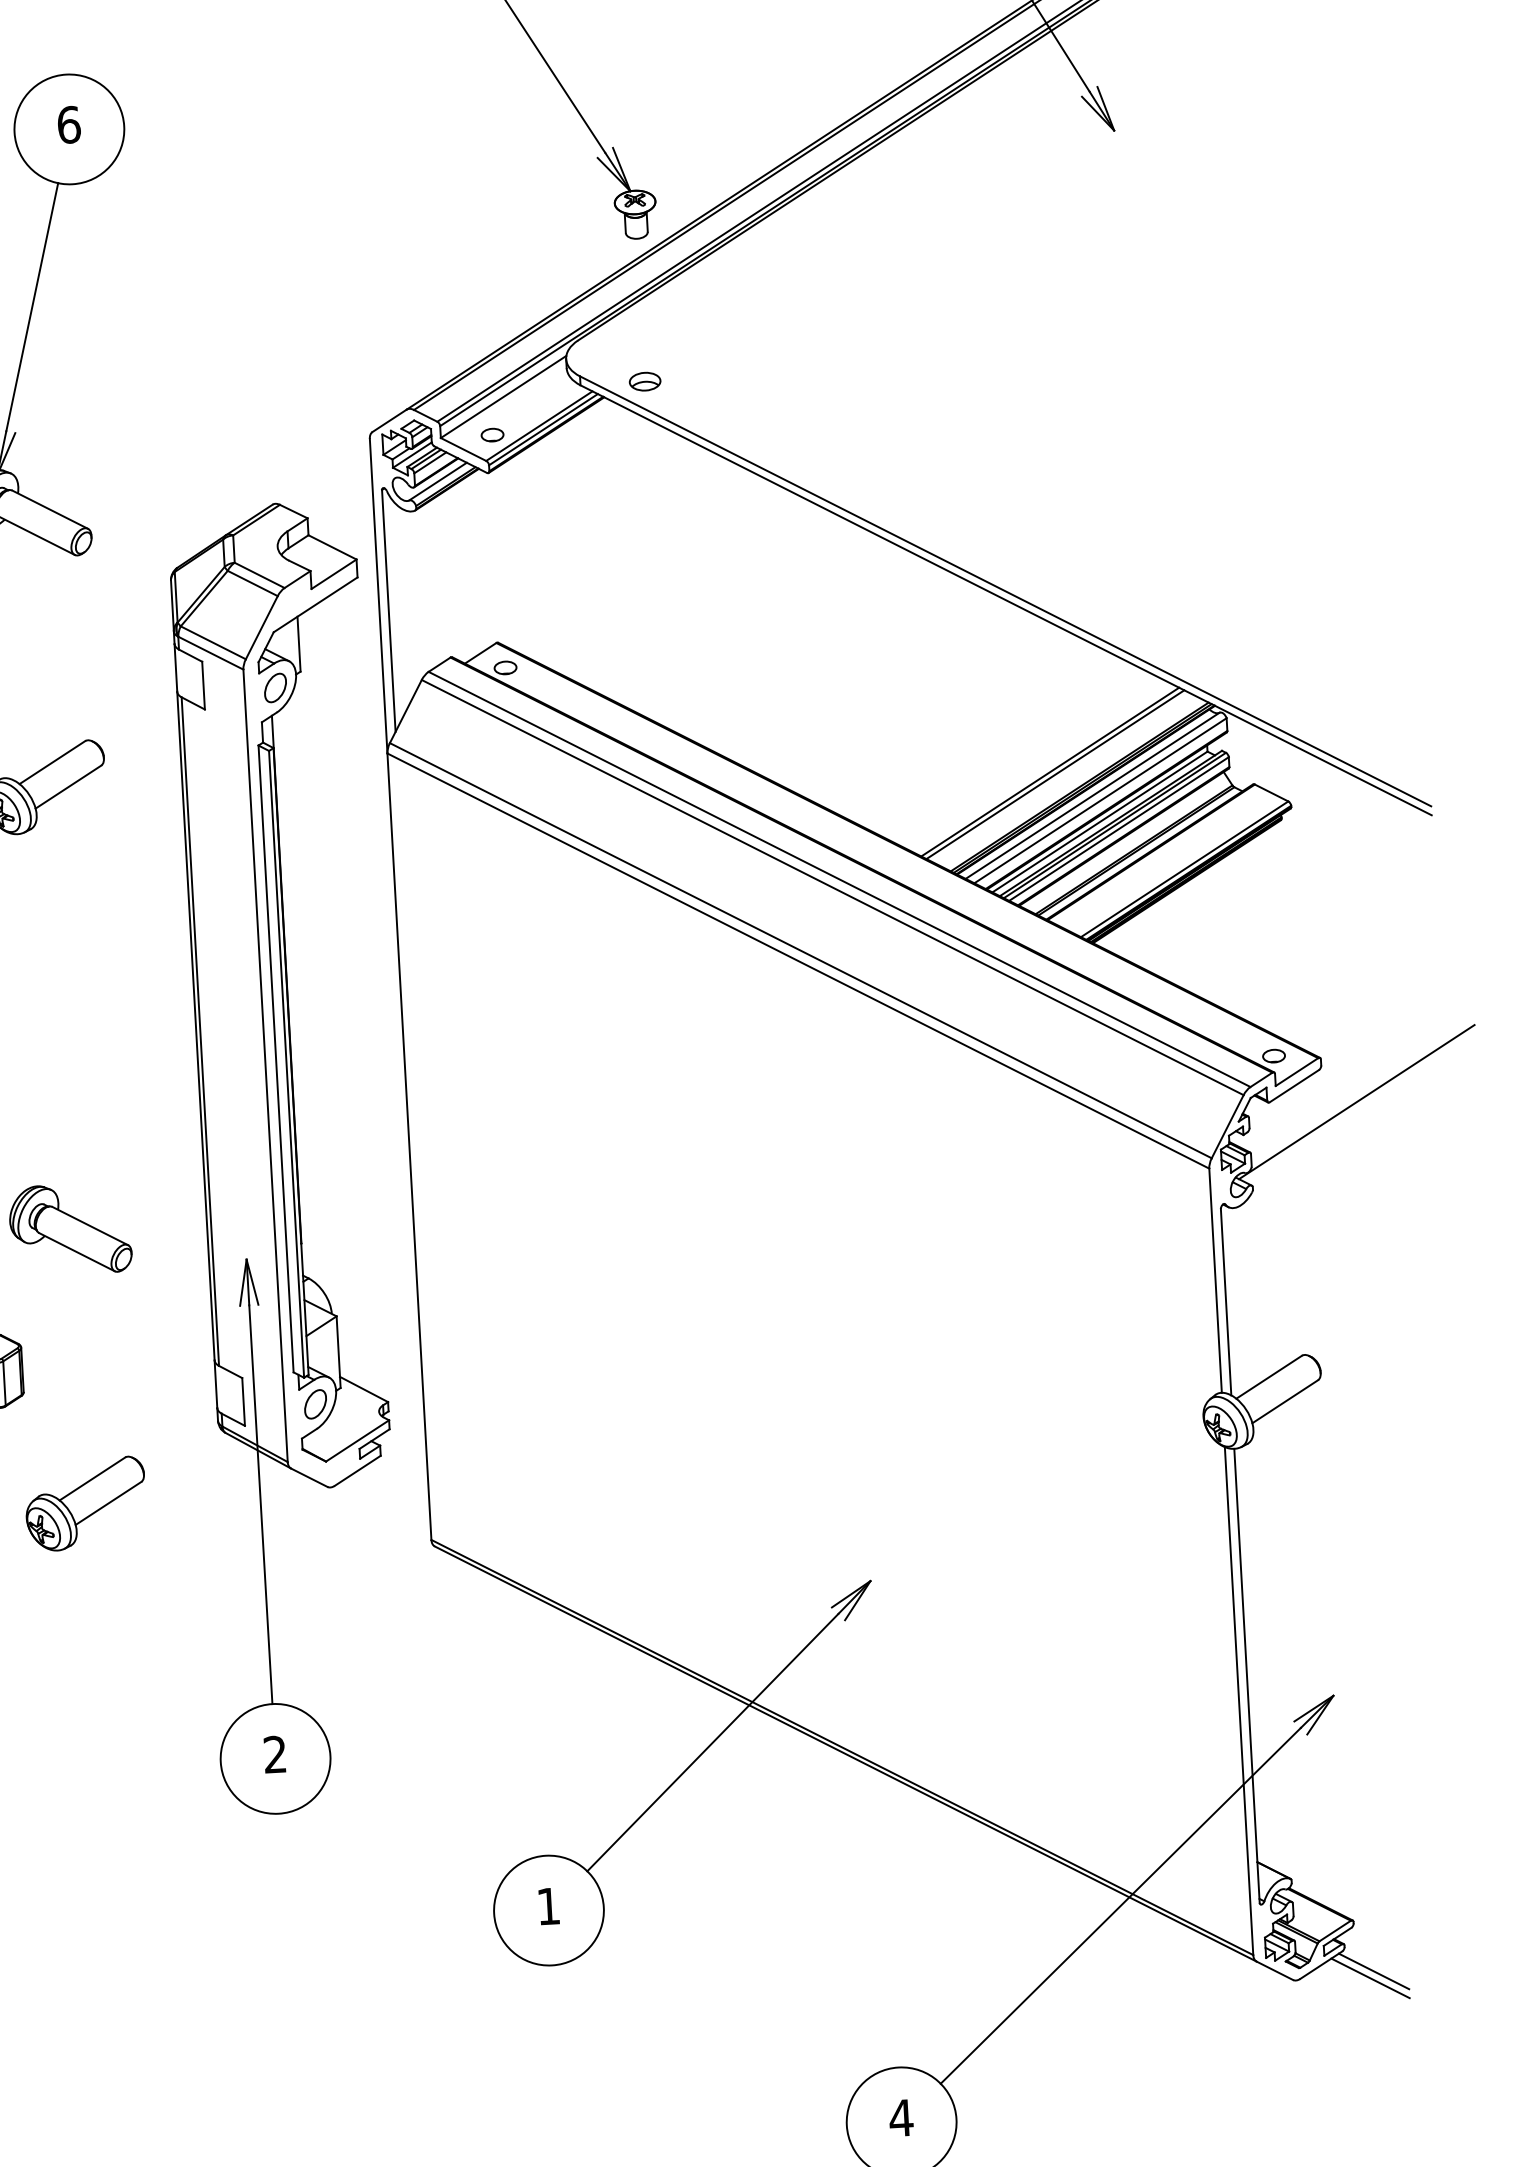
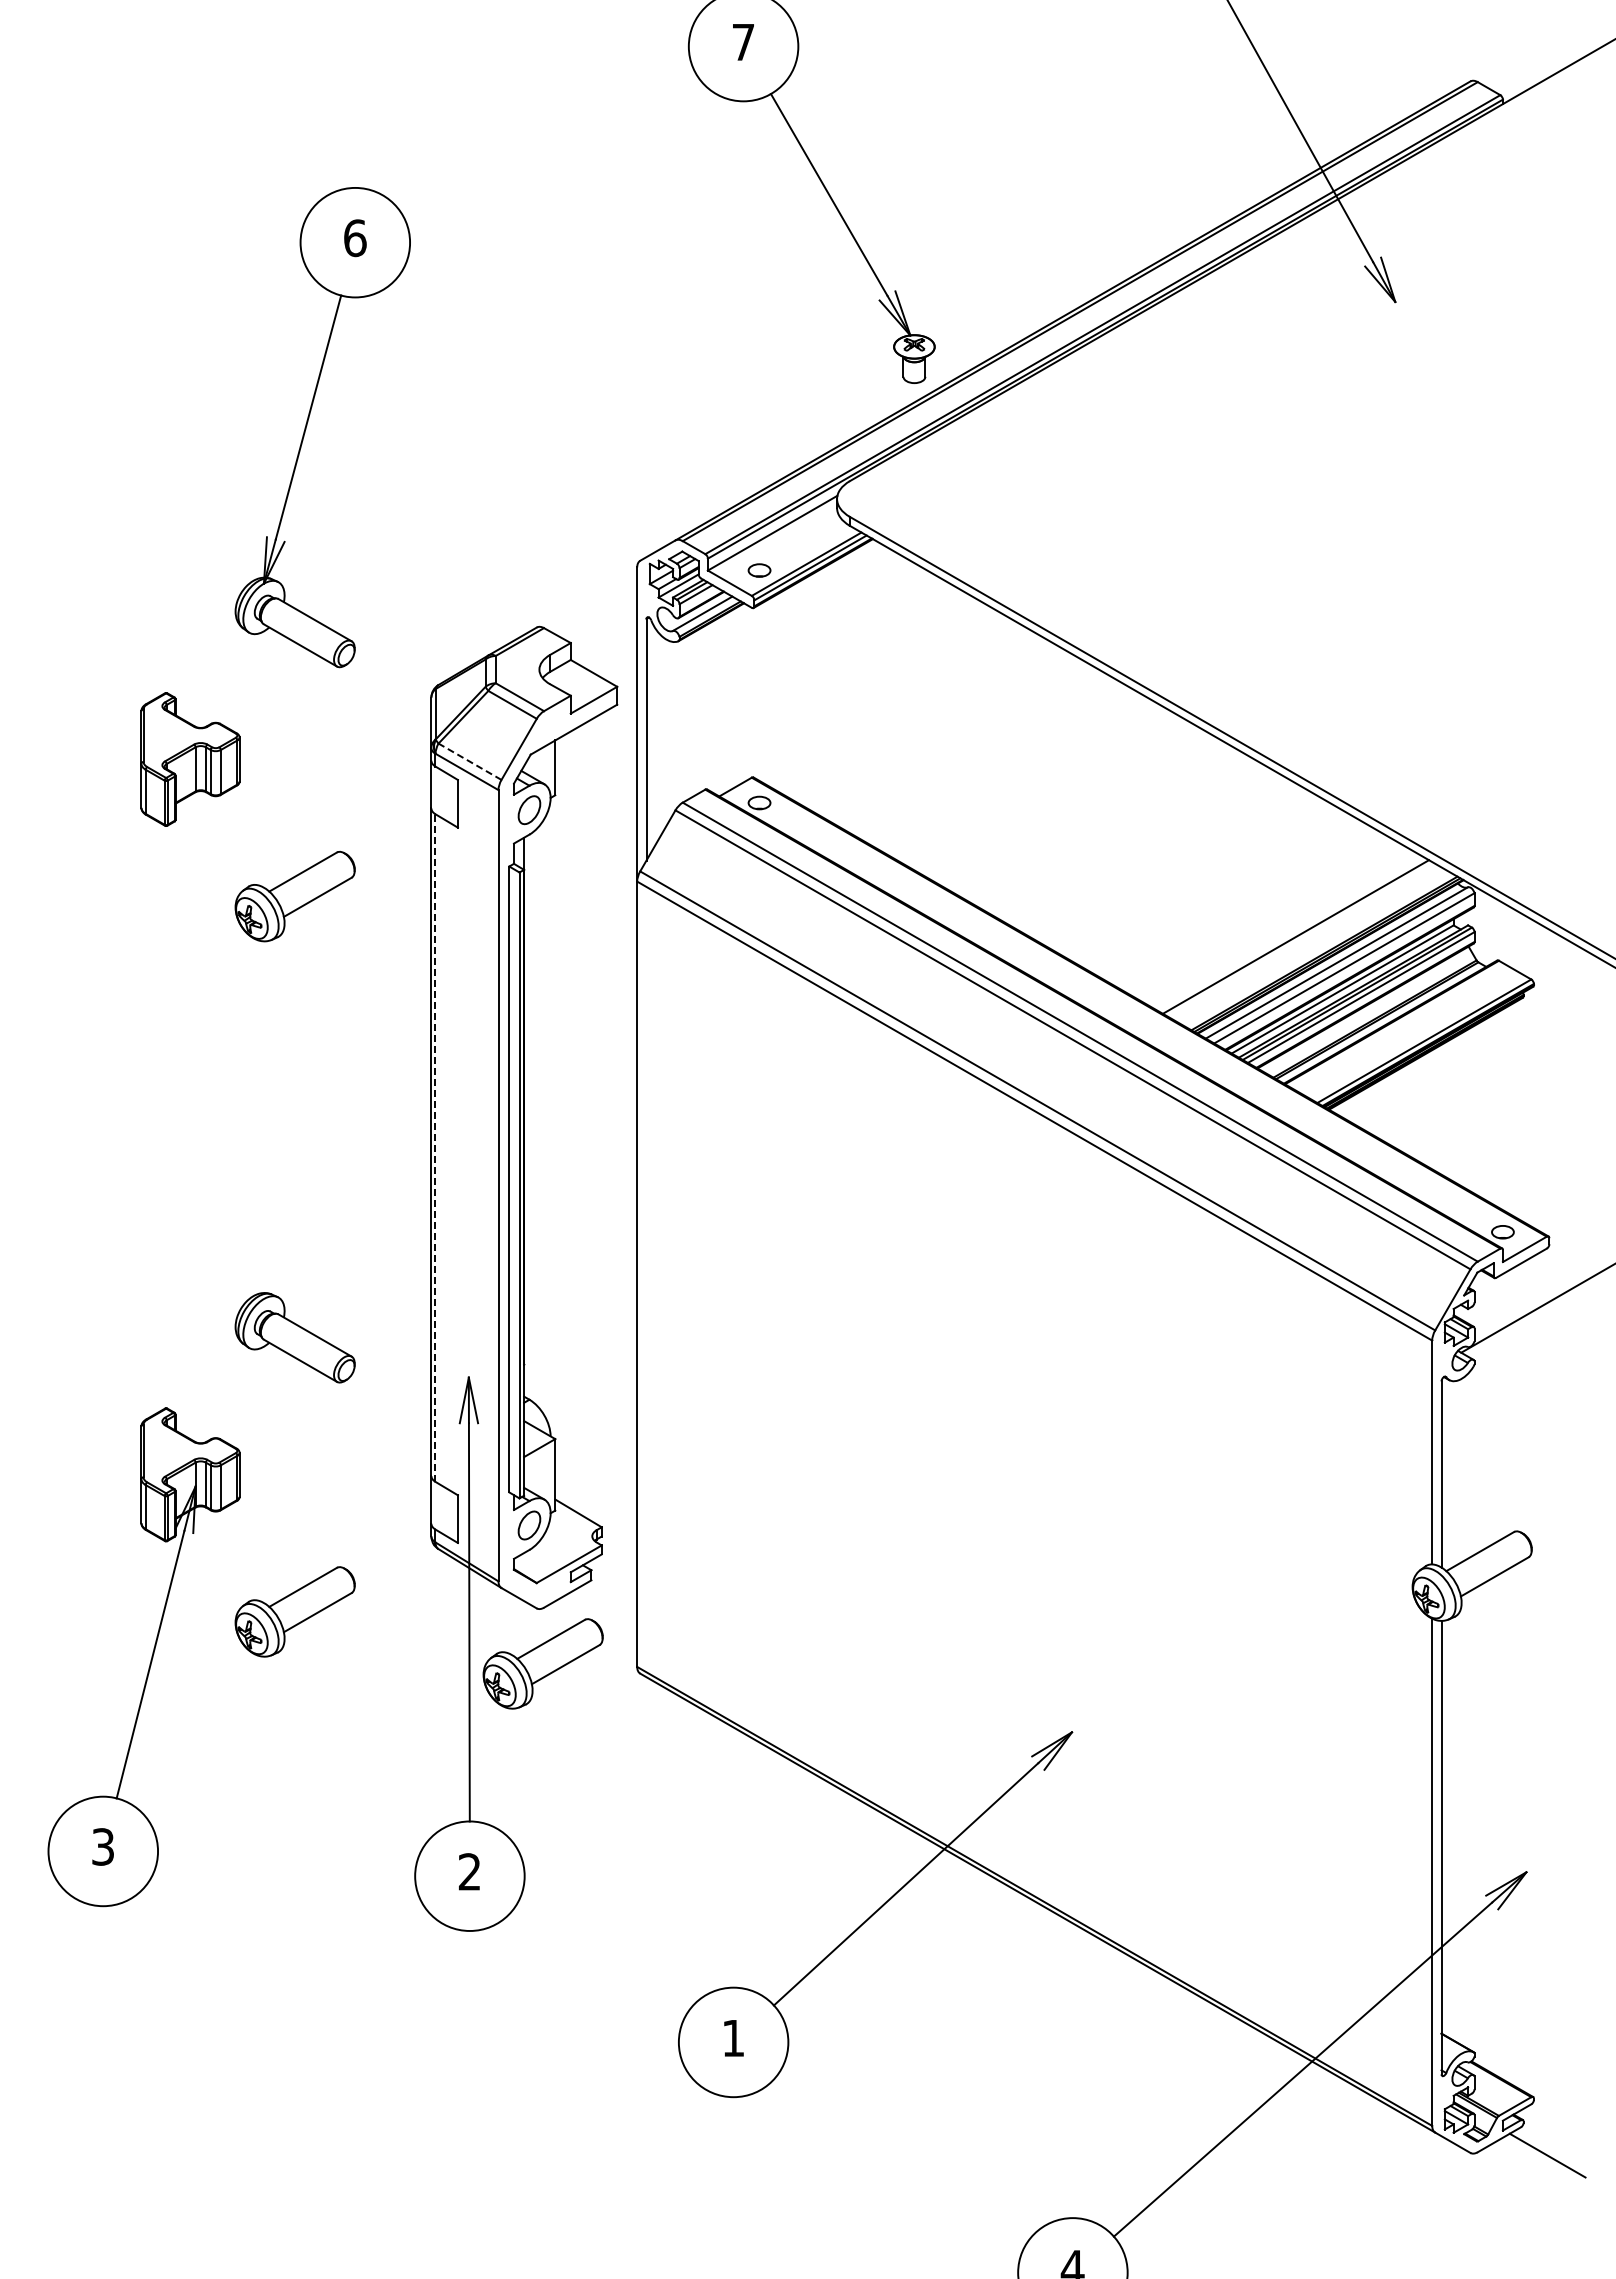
part: (645, 381) -> (914, 525), removed
line: (212, 642) -> (469, 761), solid -> dashed
line: (1054, 774) -> (1300, 939), removed
line: (200, 1032) -> (435, 1148), solid -> dashed
part: (336, 1541) -> (542, 1663), added
line: (1373, 1971) -> (1551, 2148), removed

